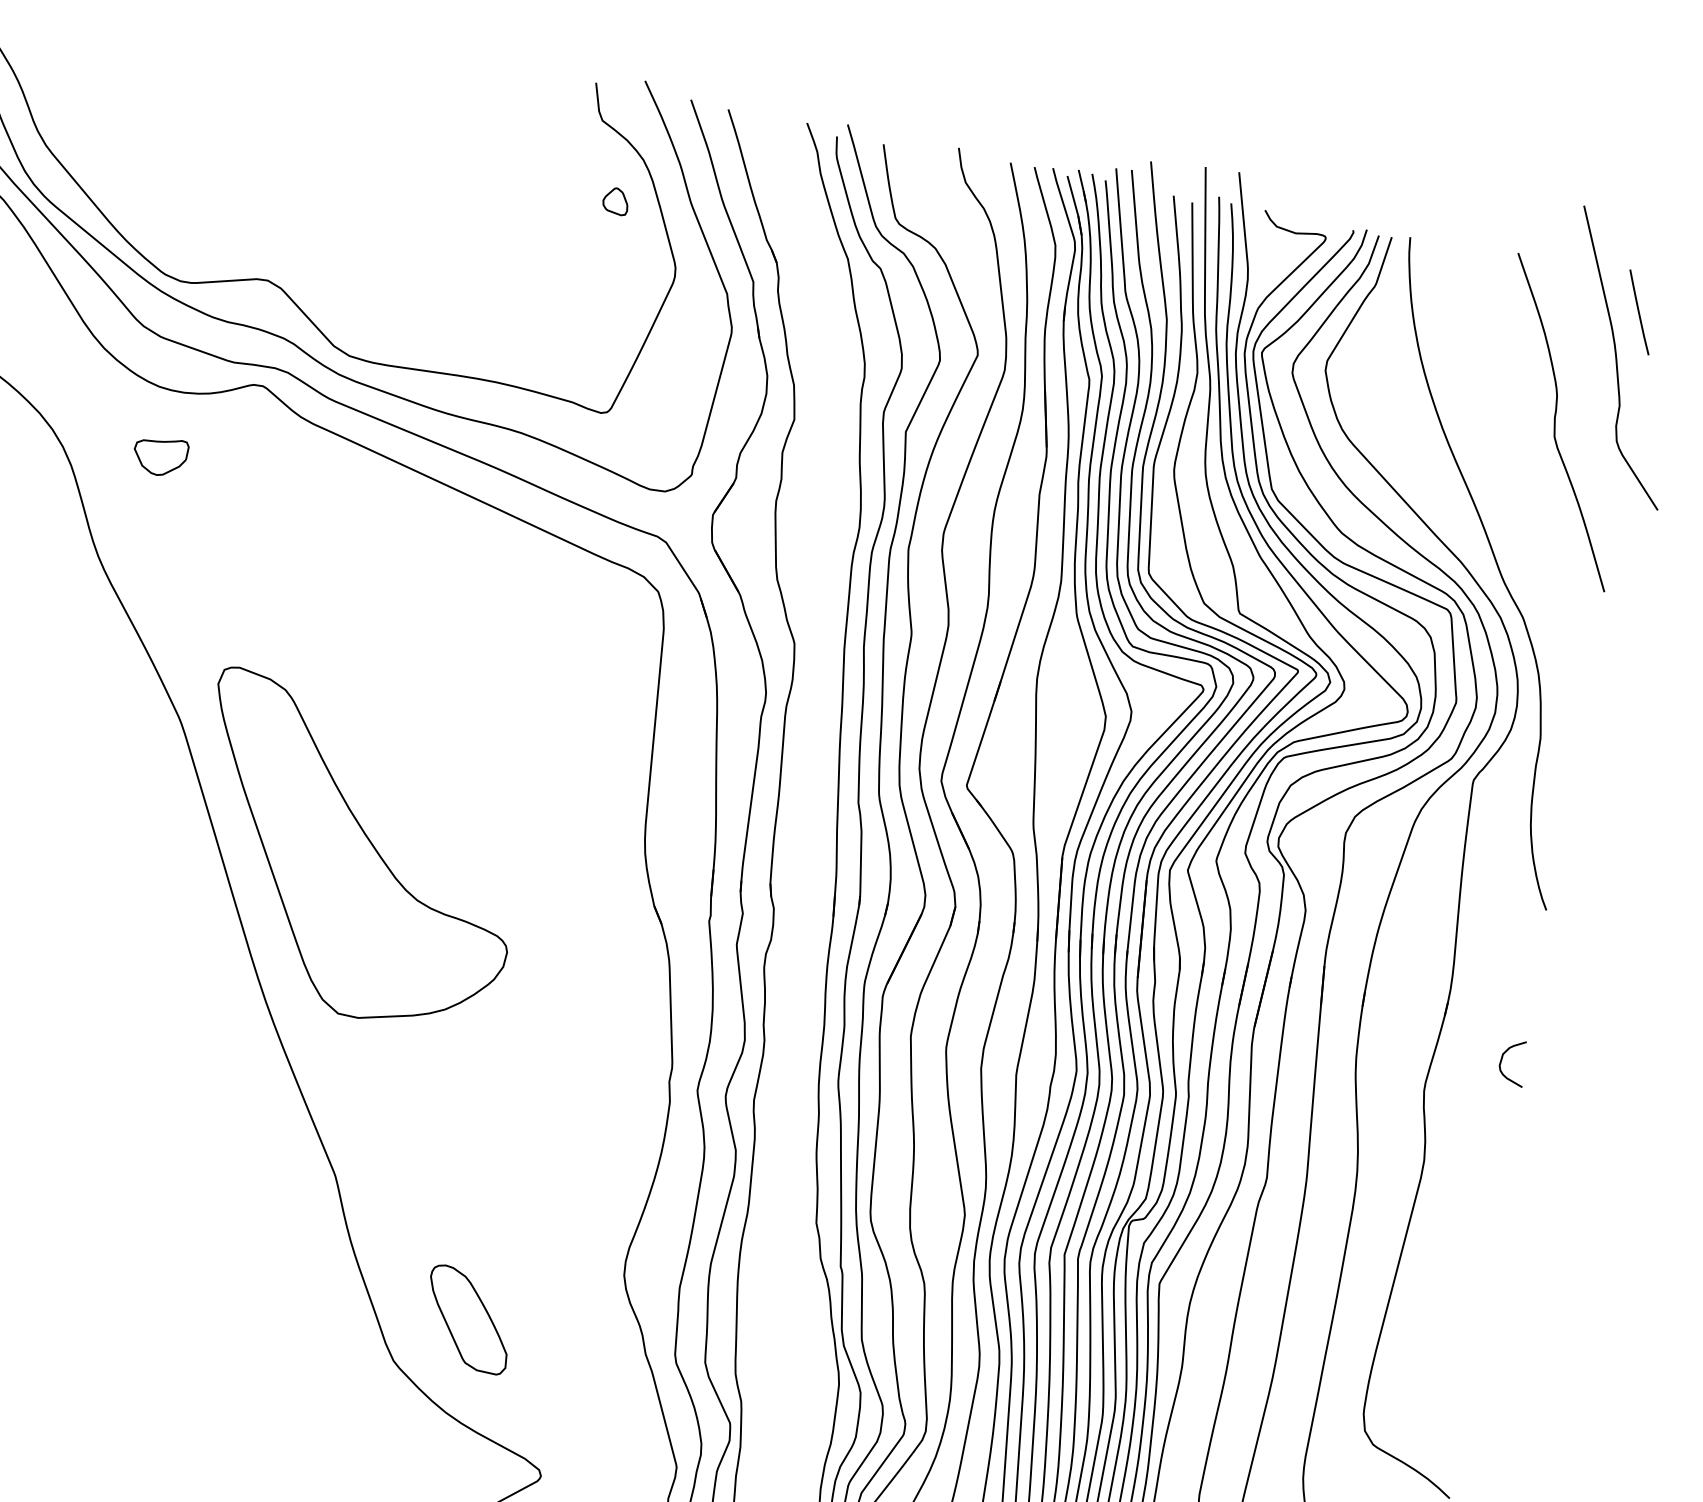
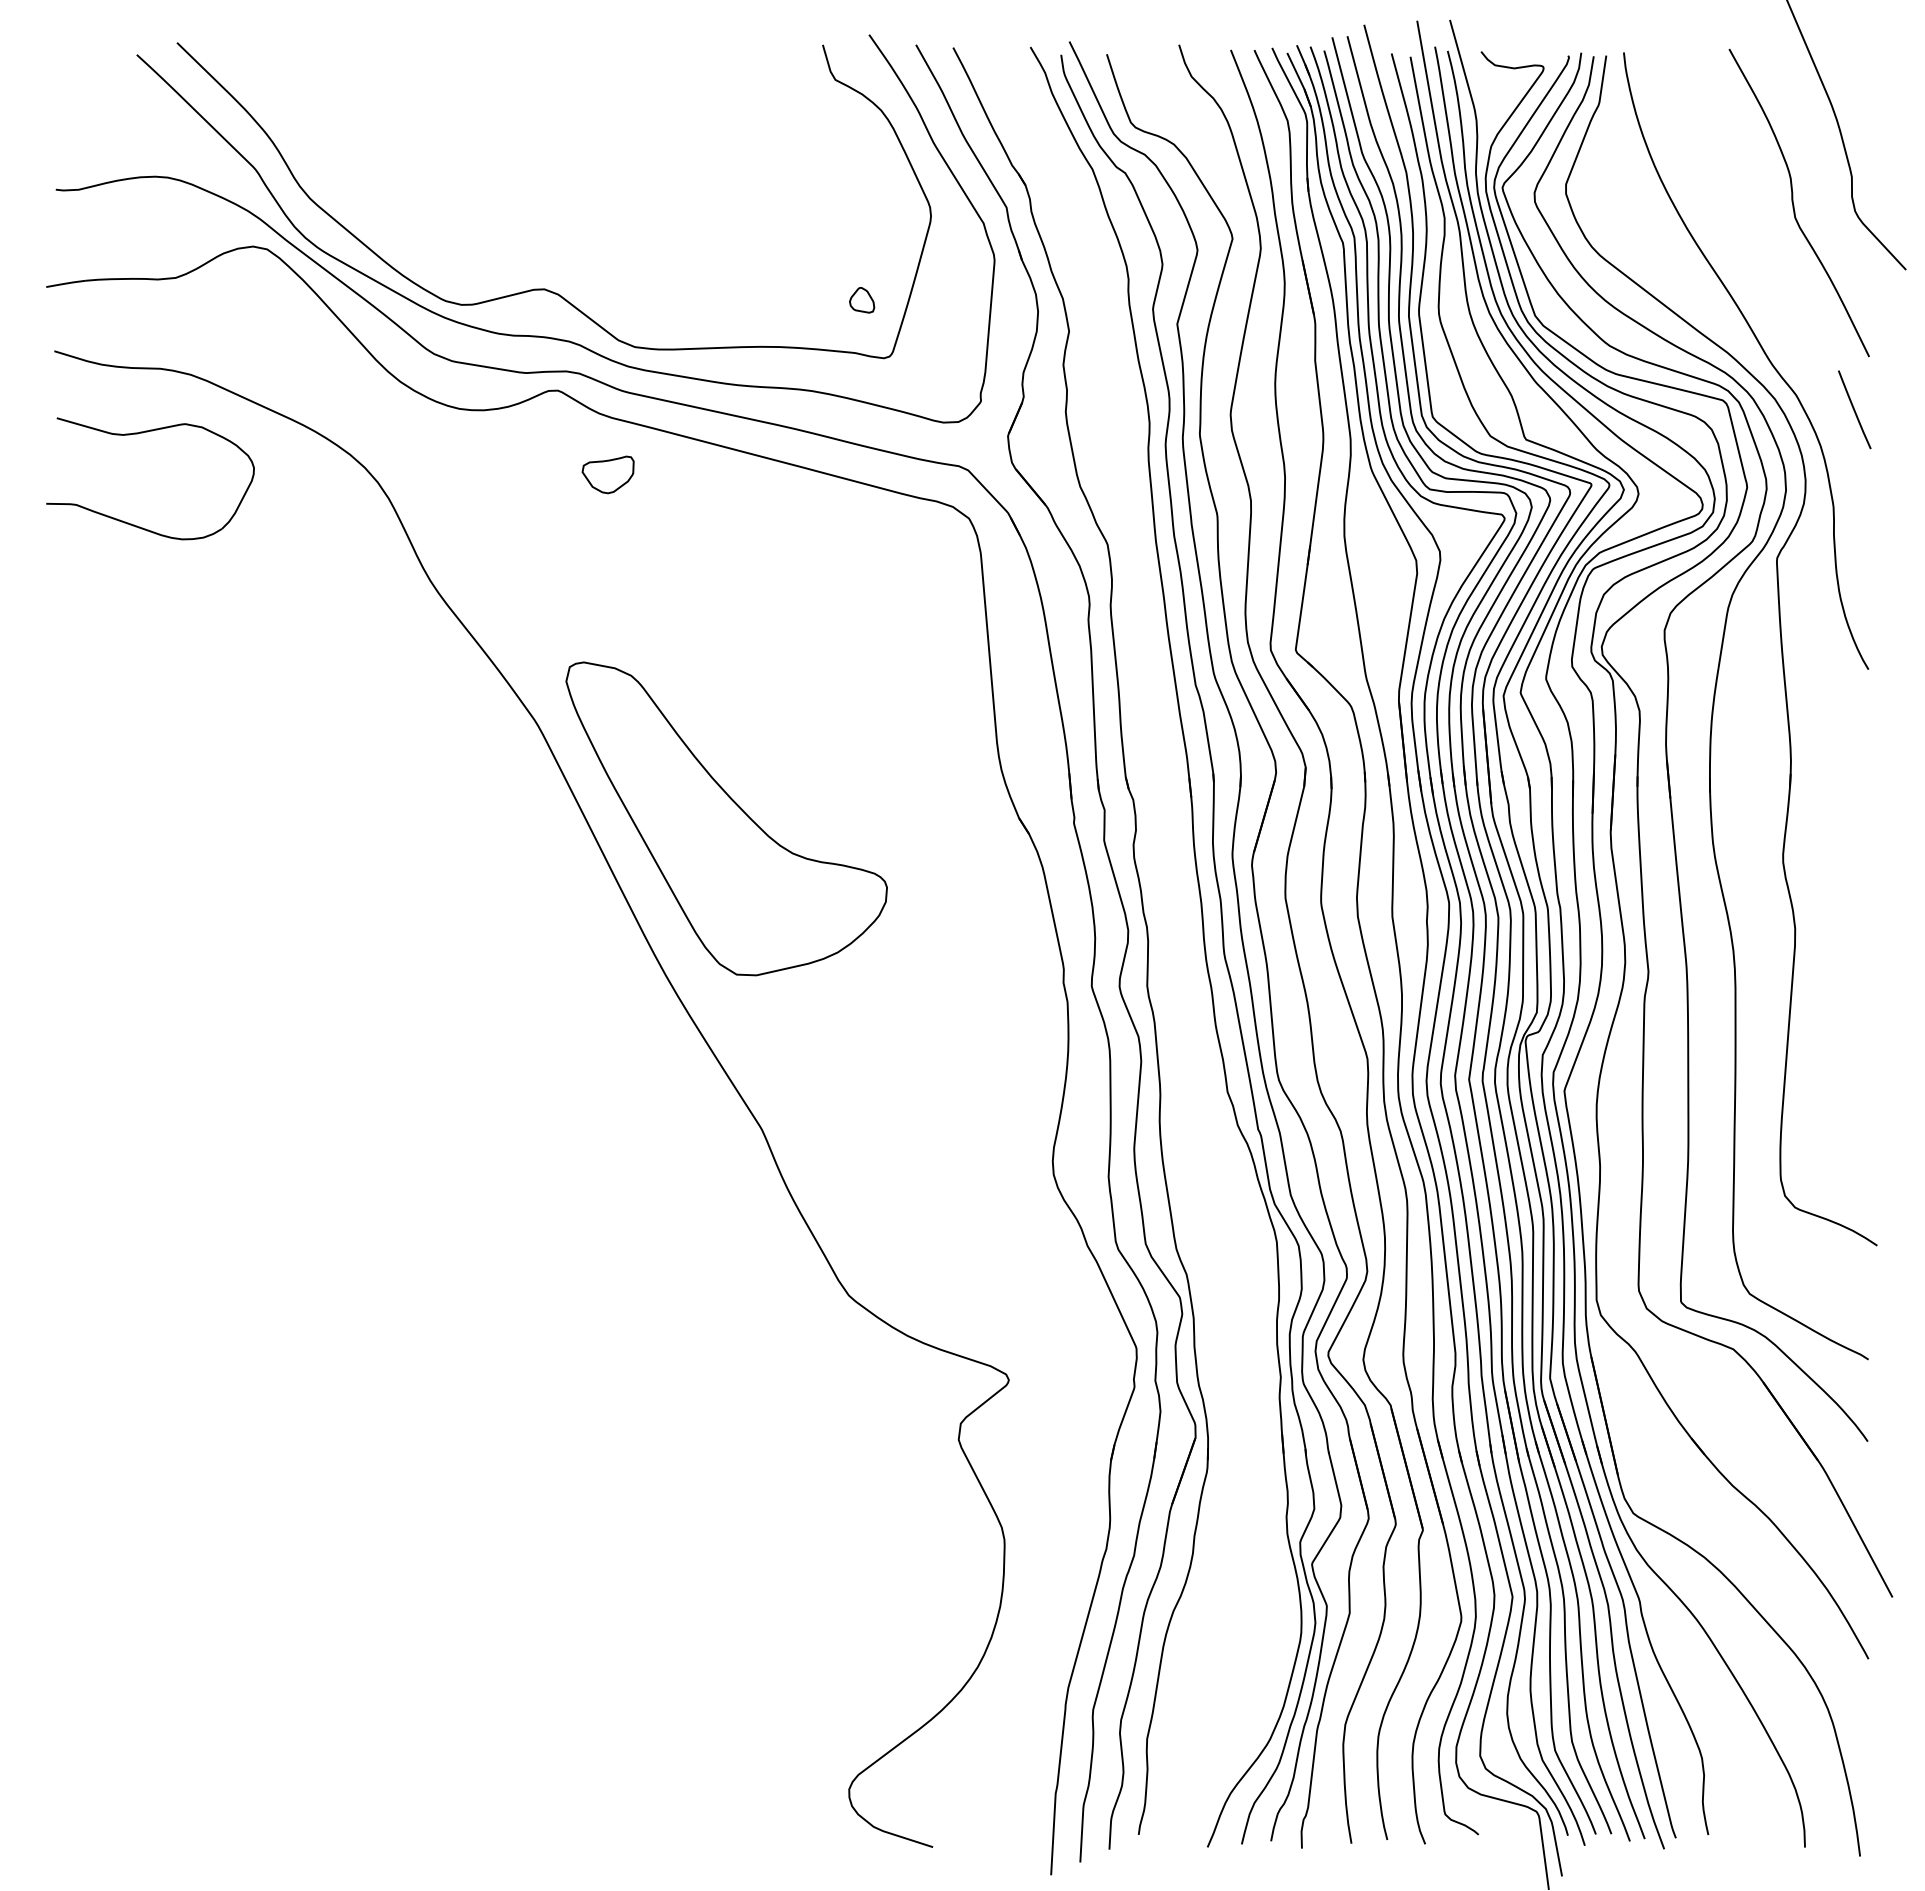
part: (616, 201) -> (862, 300), moved
line: (1639, 312) -> (1854, 409), moved
part: (159, 455) -> (607, 474), moved
curve: (1502, 1060) -> (1852, 819), removed
part: (468, 1319) -> (913, 1243), removed

